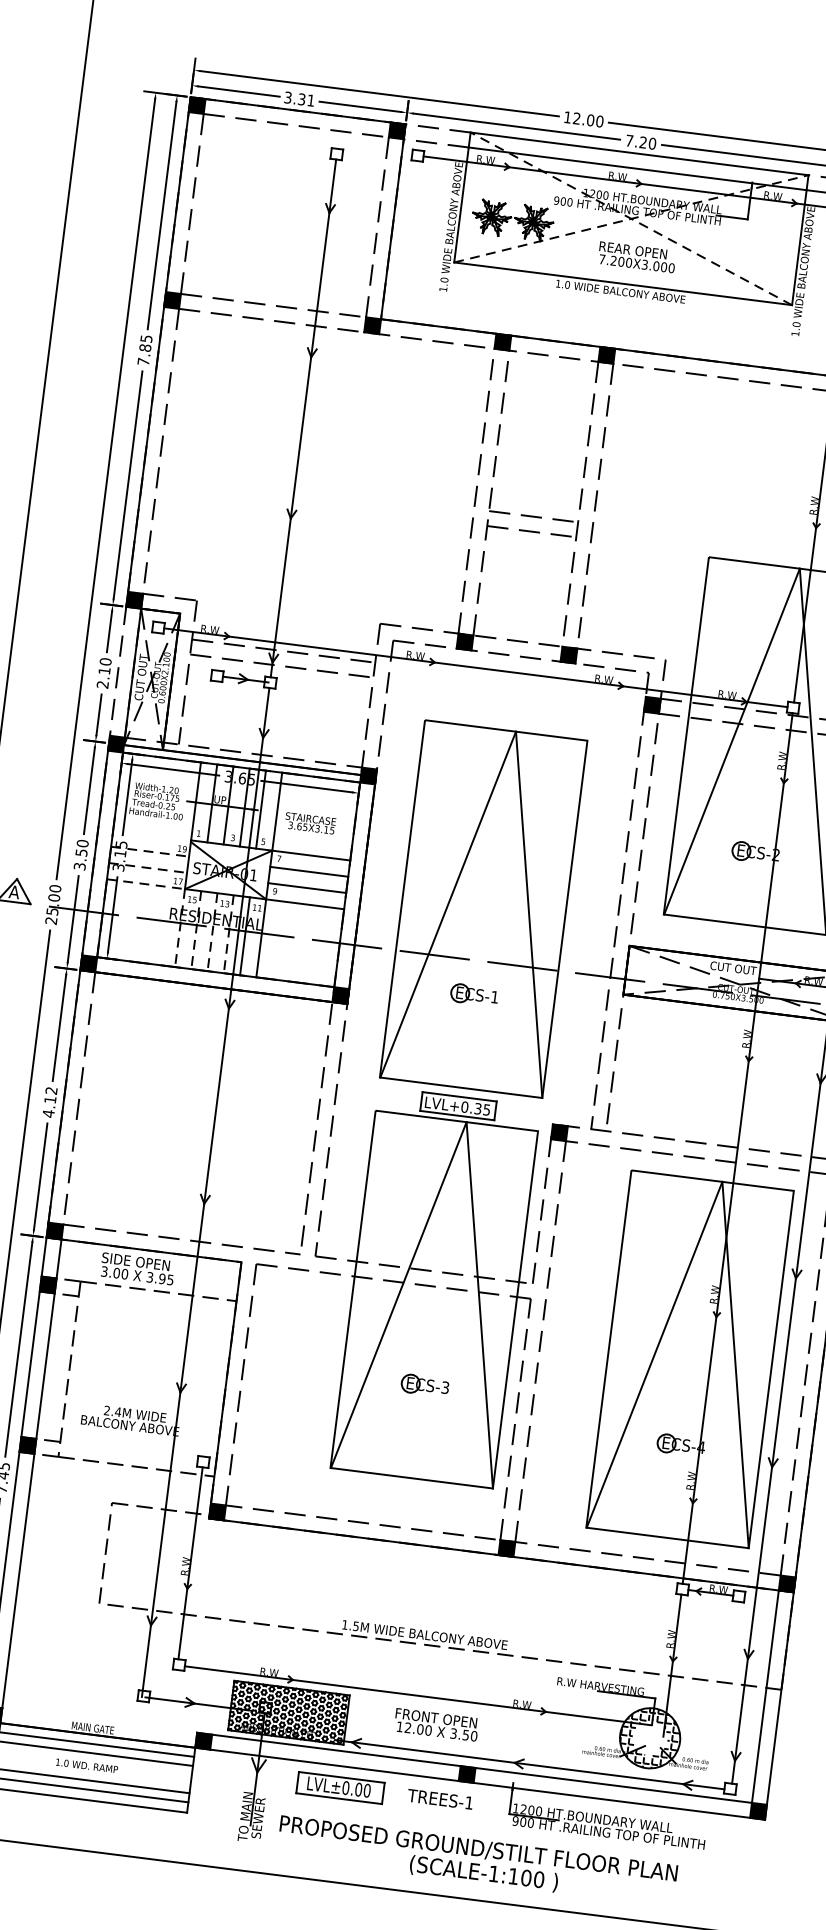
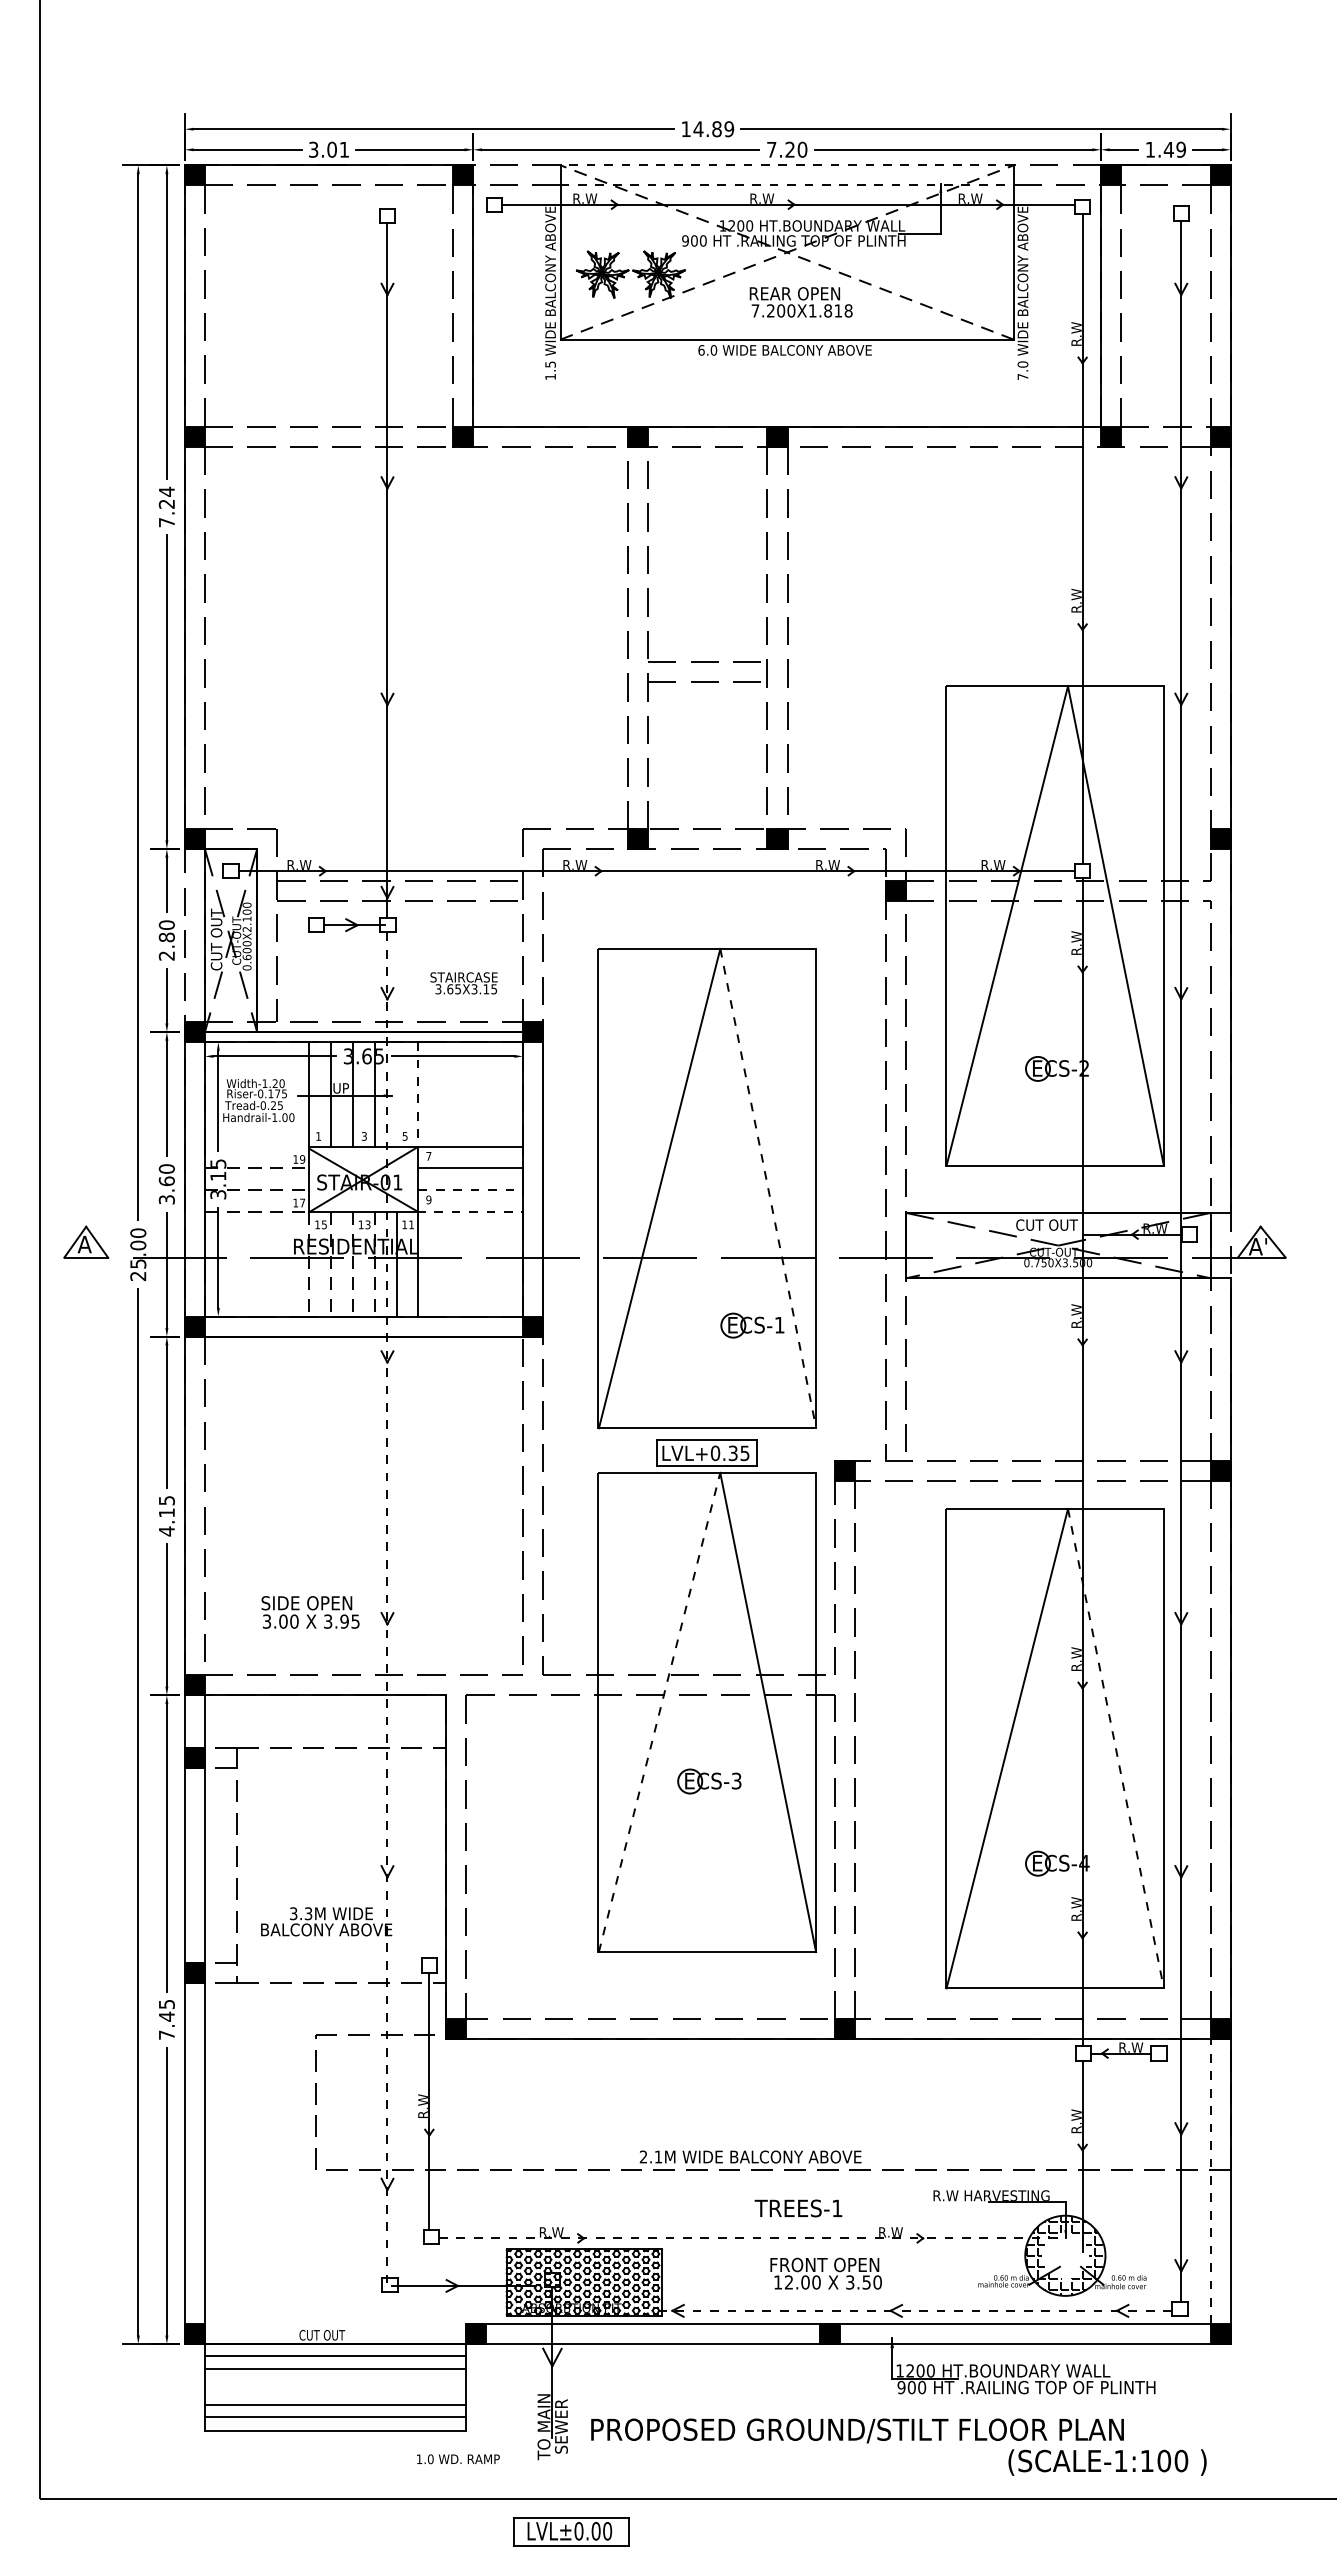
text: (301, 99) -> (331, 149), 3.31 -> 3.01
text: (588, 120) -> (713, 129), 12.00 -> 14.89
line: (639, 154) -> (787, 165), solid -> dashed
line: (637, 168) -> (787, 185), solid -> dashed
text: (658, 266) -> (830, 310), 7.200X3.000 -> 7.200X1.818
text: (444, 280) -> (550, 364), 1.0 -> 1.5
text: (558, 283) -> (701, 350), 1.0 -> 6.0
text: (795, 333) -> (1022, 376), 1.0 -> 7.0
text: (145, 343) -> (166, 497), 7.85 -> 7.24
text: (104, 671) -> (166, 937), 2.10 -> 2.80
line: (260, 809) -> (396, 1094), removed
line: (277, 811) -> (418, 1094), solid -> dashed
text: (309, 823) -> (463, 983), moved
text: (81, 852) -> (166, 1181), 3.50 -> 3.60
line: (307, 888) -> (471, 1190), solid -> dashed
line: (304, 904) -> (470, 1212), solid -> dashed
line: (529, 915) -> (768, 1189), solid -> dashed
part: (474, 994) -> (752, 1325), moved
text: (51, 1090) -> (166, 1500), 4.12 -> 4.15
line: (205, 1192) -> (387, 1609), solid -> dashed
text: (137, 1268) -> (310, 1612), moved
line: (398, 1295) -> (659, 1712), solid -> dashed
line: (735, 1365) -> (1116, 1749), solid -> dashed
part: (425, 1385) -> (709, 1781), moved
text: (112, 1411) -> (301, 1913), 2.4M -> 3.3M
text: (350, 1625) -> (650, 2156), 1.5M -> 2.1M
line: (417, 1695) -> (751, 2238), solid -> dashed
line: (765, 1696) -> (1210, 2181), solid -> dashed
text: (436, 1724) -> (825, 2273), moved
text: (92, 1728) -> (327, 2335), MAIN GATE -> CUT OUT
line: (529, 1764) -> (910, 2310), solid -> dashed
text: (87, 1766) -> (458, 2459), moved
part: (340, 1787) -> (571, 2531), moved
text: (440, 1799) -> (798, 2208), moved
text: (483, 1873) -> (1107, 2462), moved

